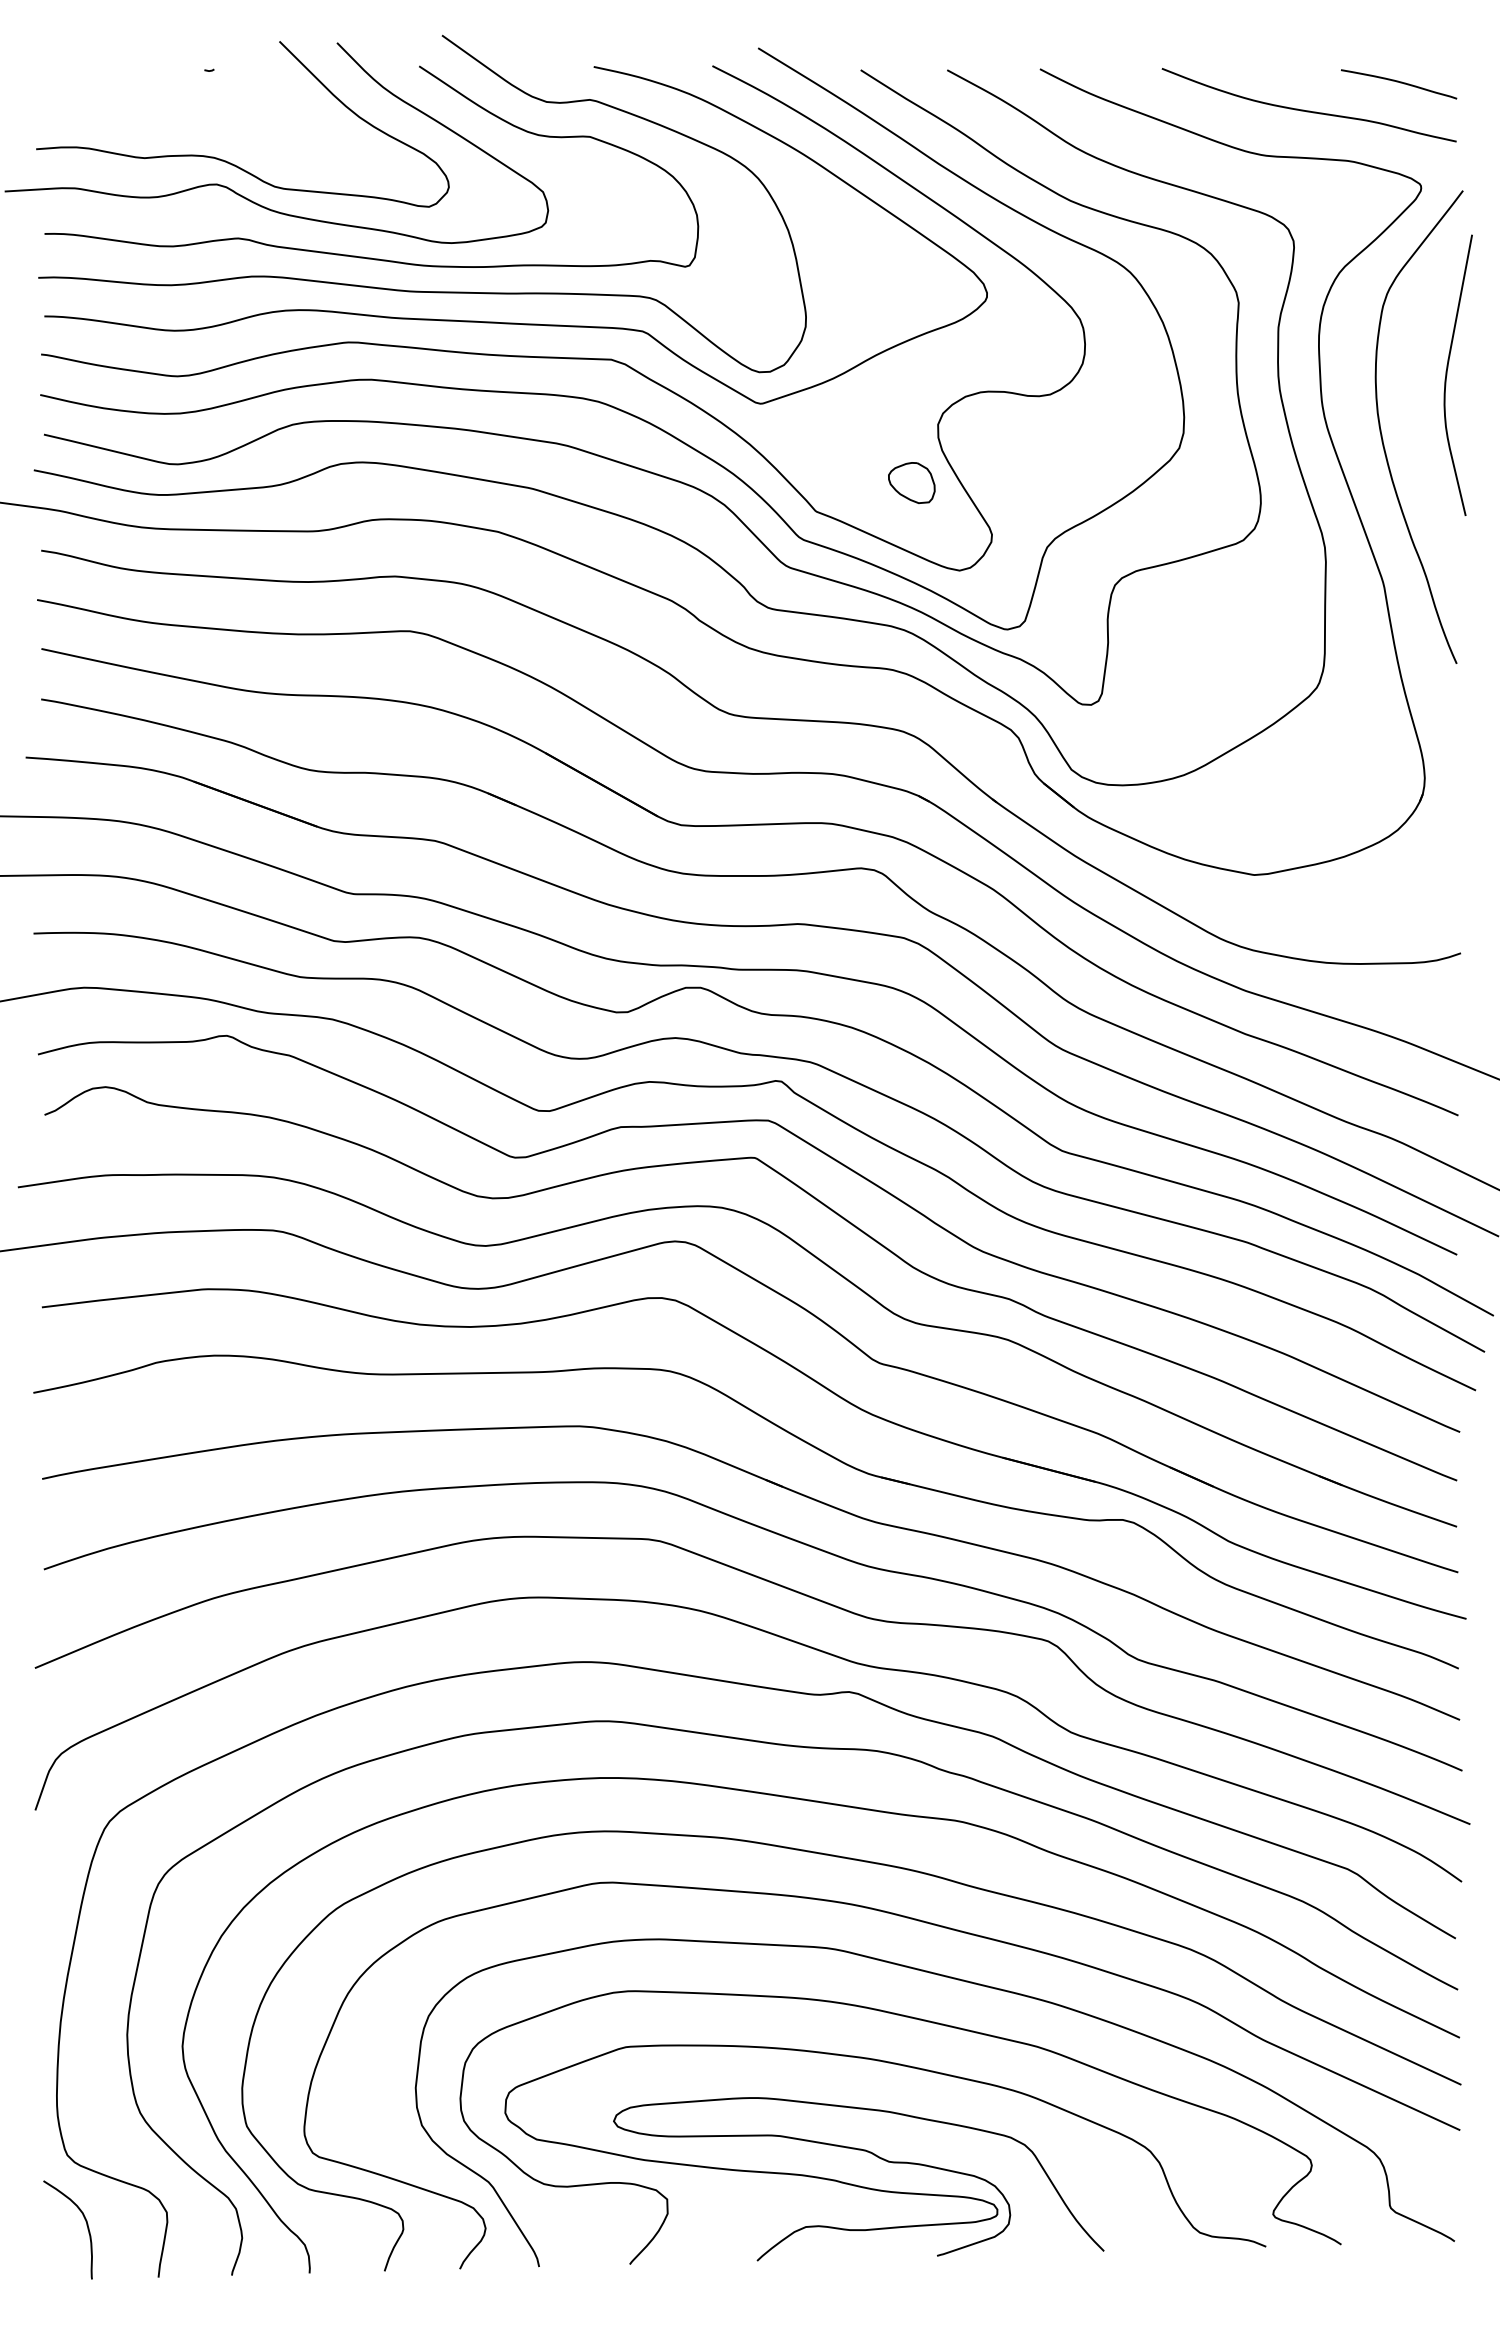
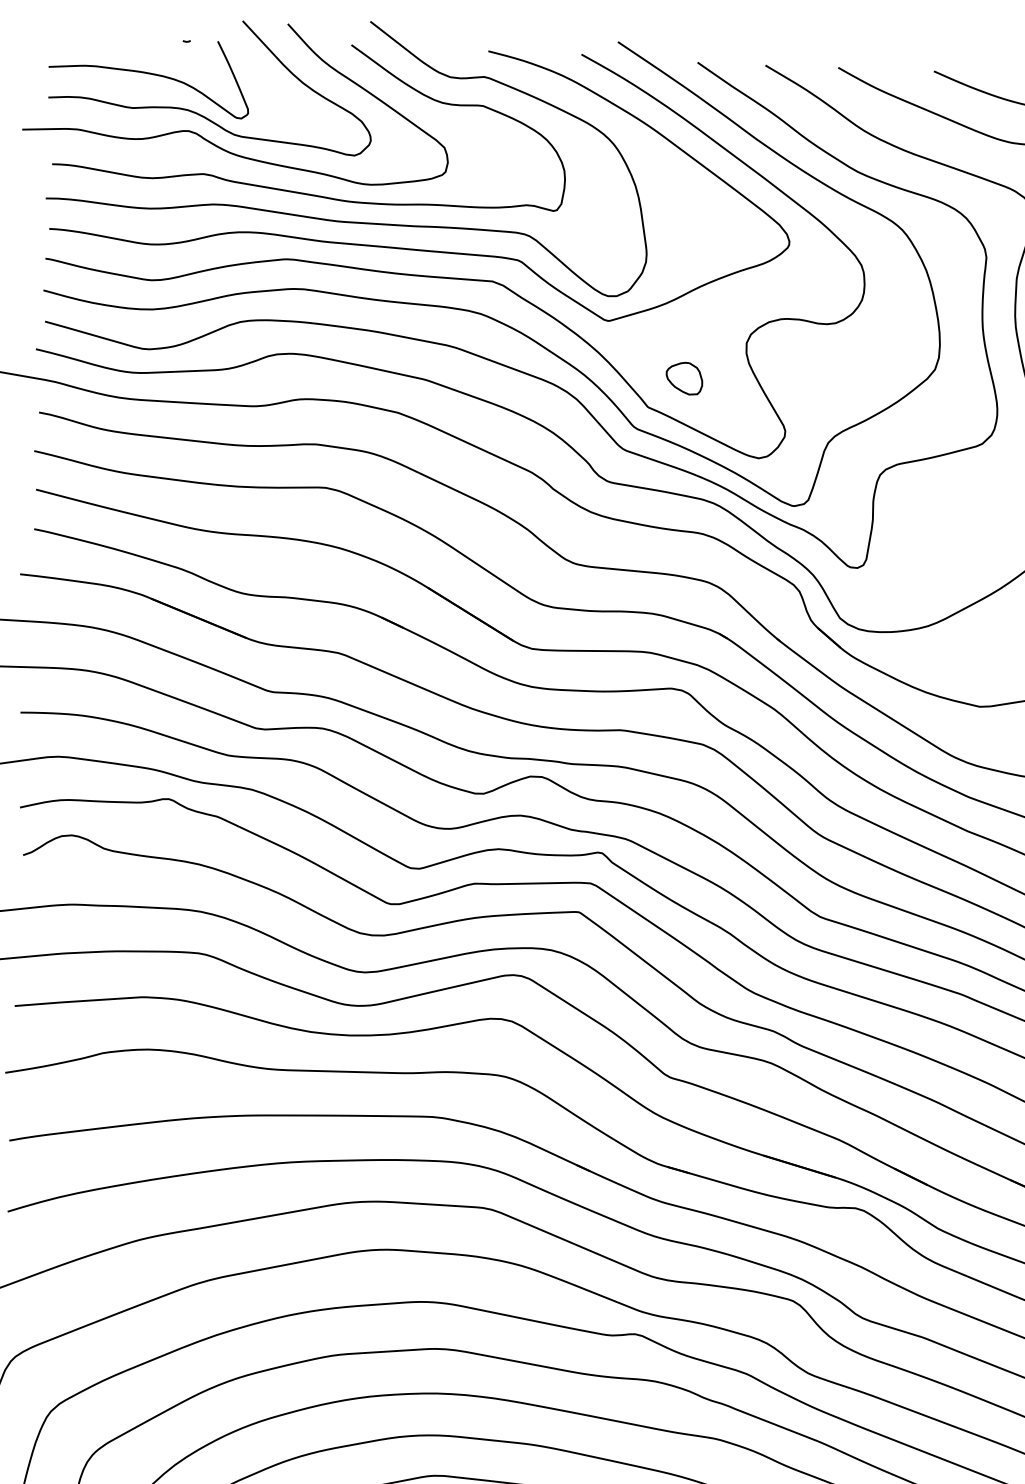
curve: (163, 114) -> (149, 74), added
part: (911, 482) -> (684, 378), moved

